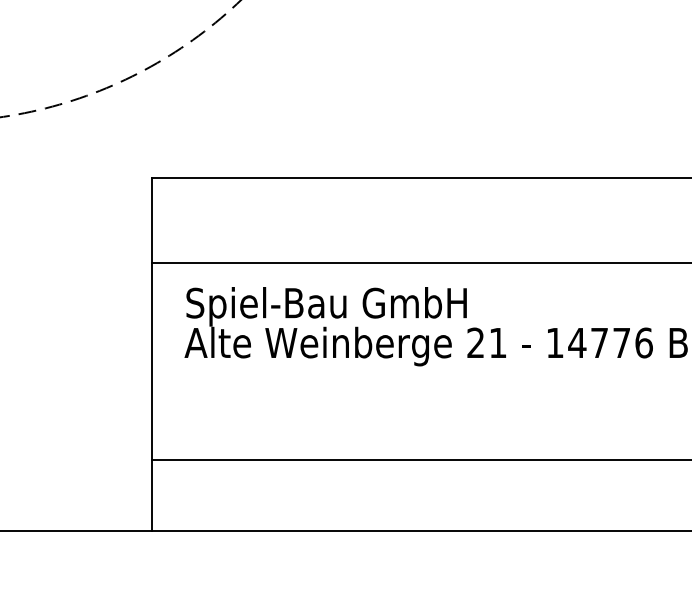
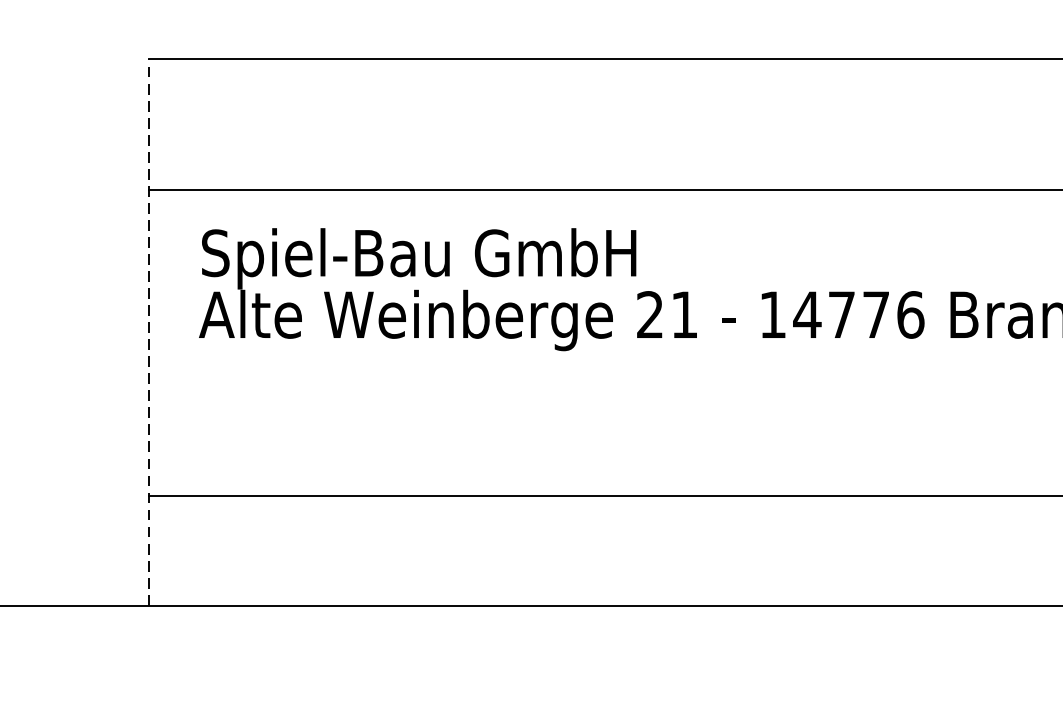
line: (152, 353) -> (149, 331), solid -> dashed

